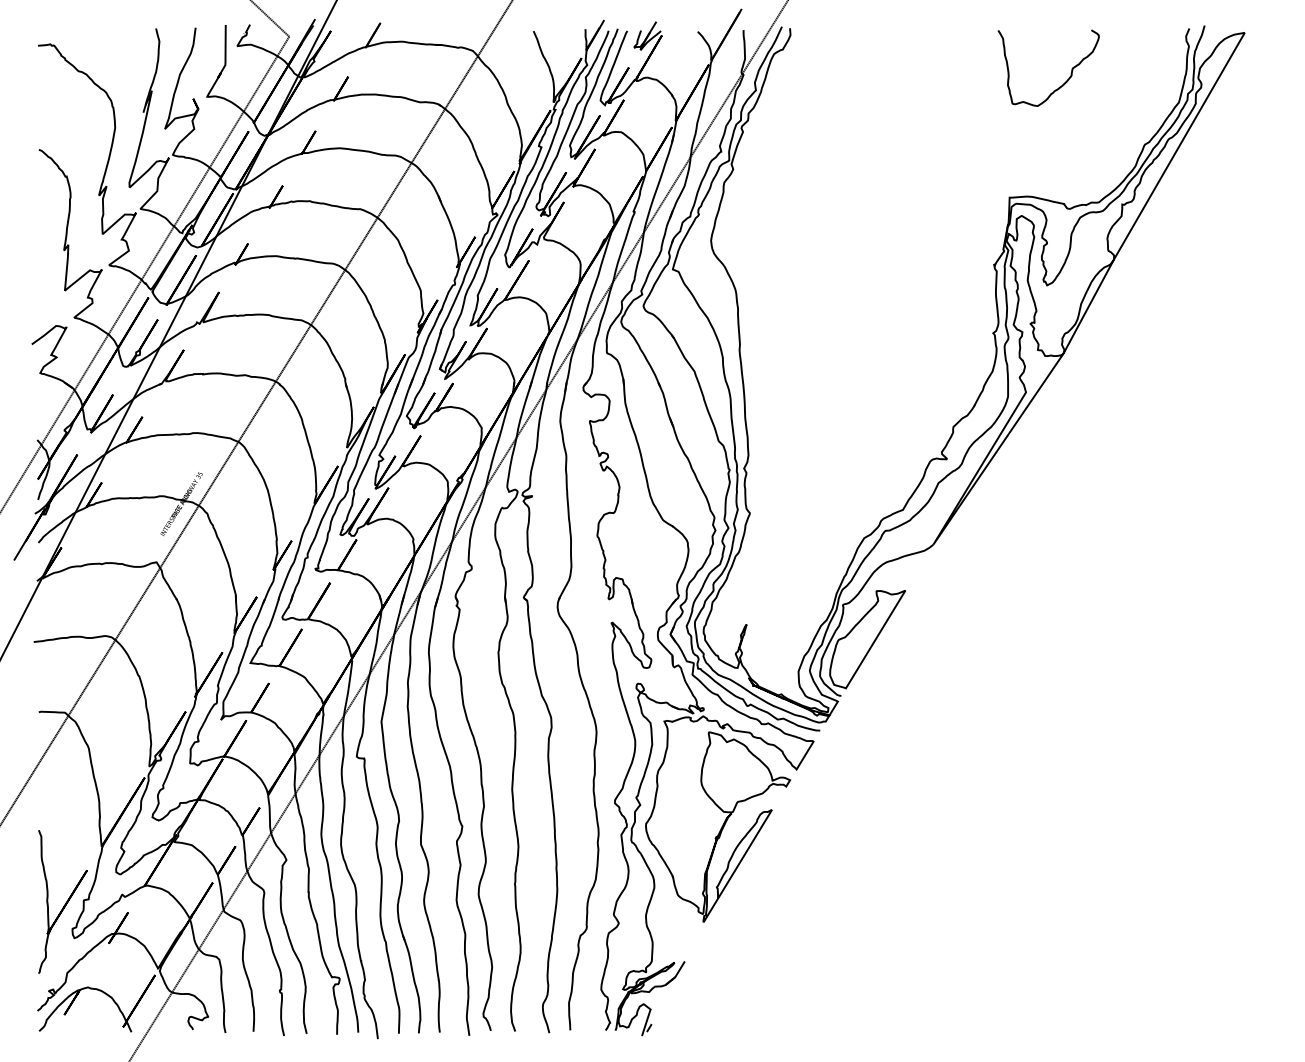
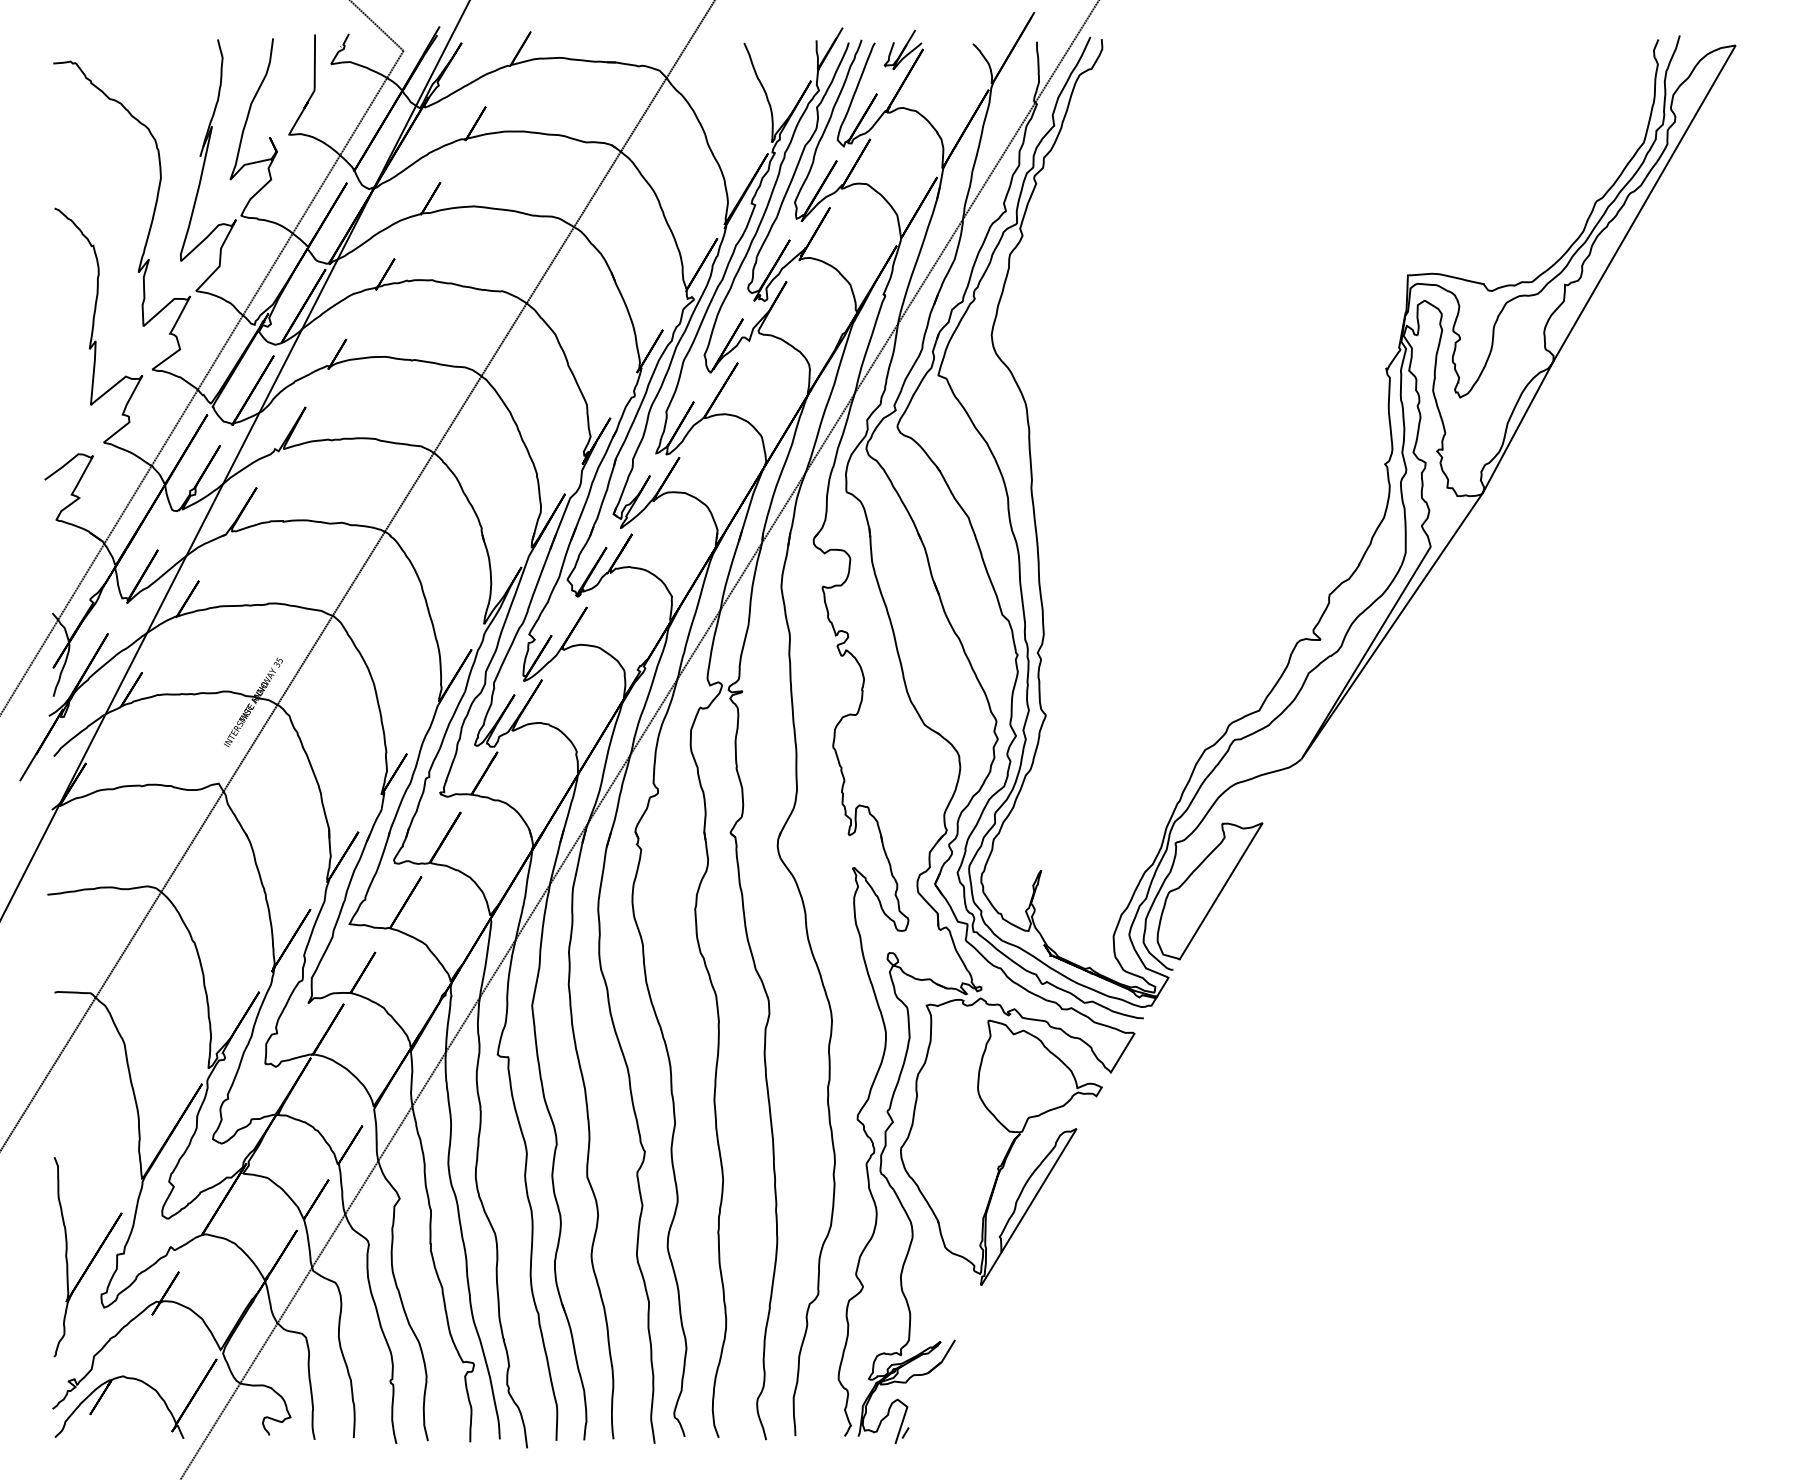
curve: (1061, 85) -> (1480, 118), removed

